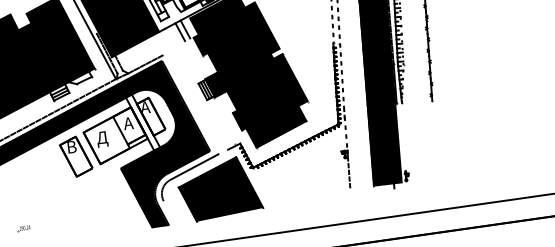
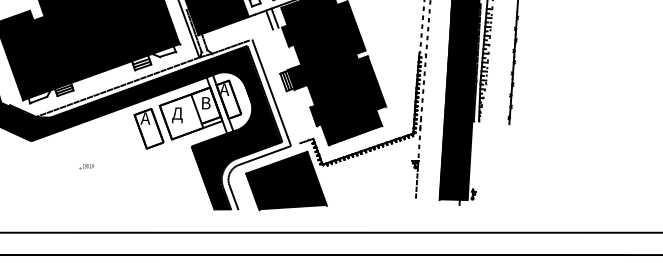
line: (192, 103) -> (271, 92), added
text: (128, 123) -> (205, 103), А -> В
text: (71, 147) -> (145, 118), В -> А
line: (169, 212) -> (233, 197), added
part: (23, 228) -> (86, 166), moved

